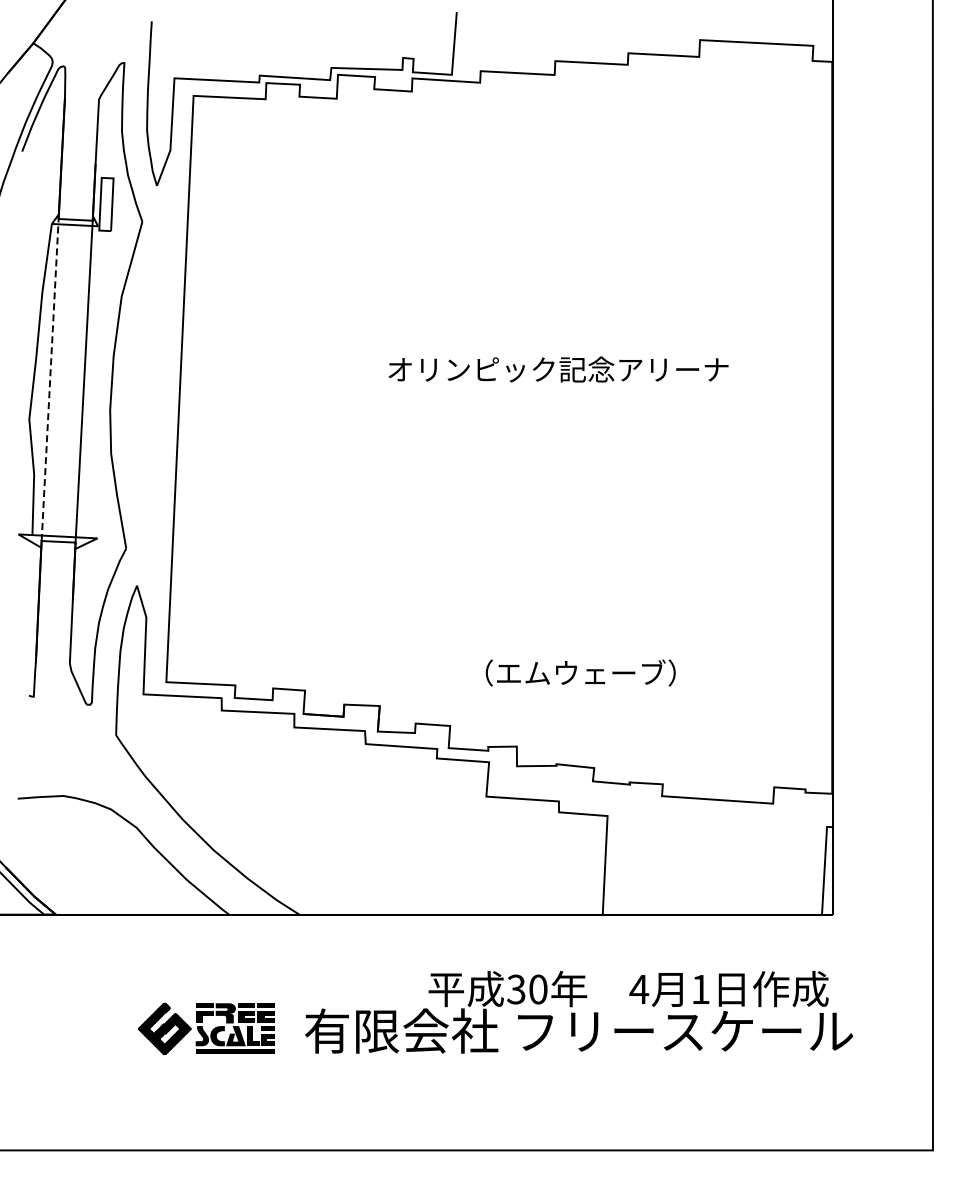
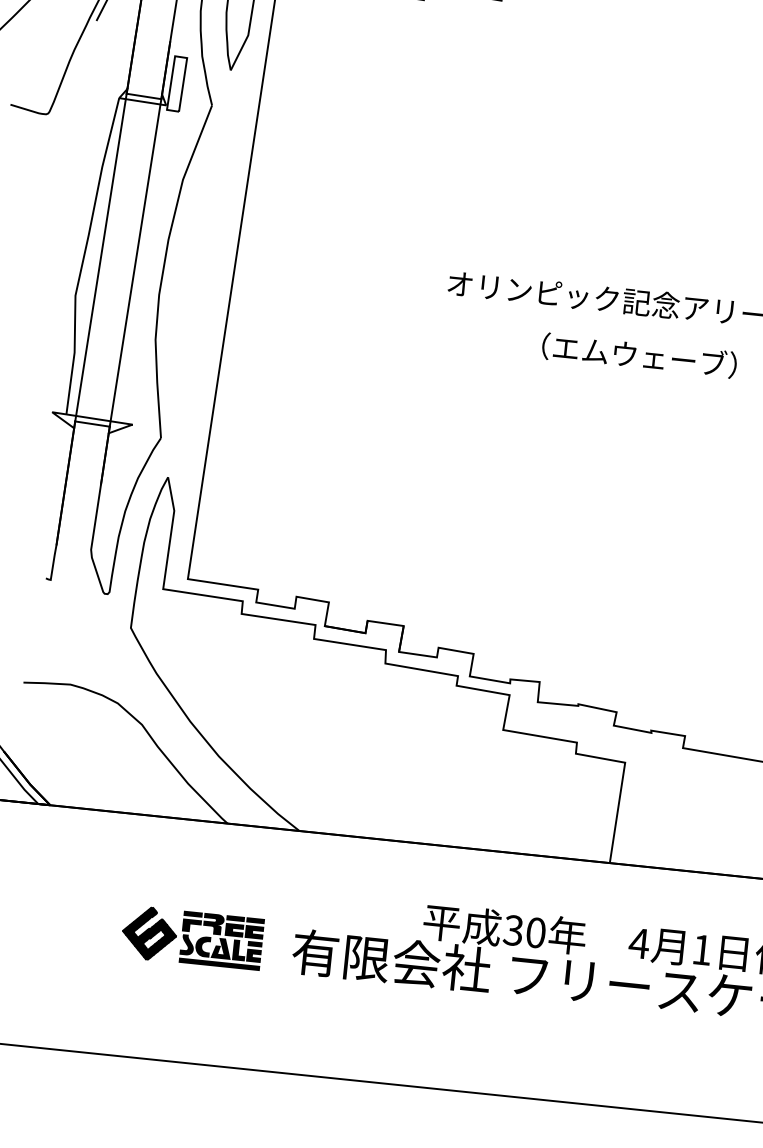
line: (50, 379) -> (101, 257), dashed -> solid
text: (580, 672) -> (639, 355), moved

